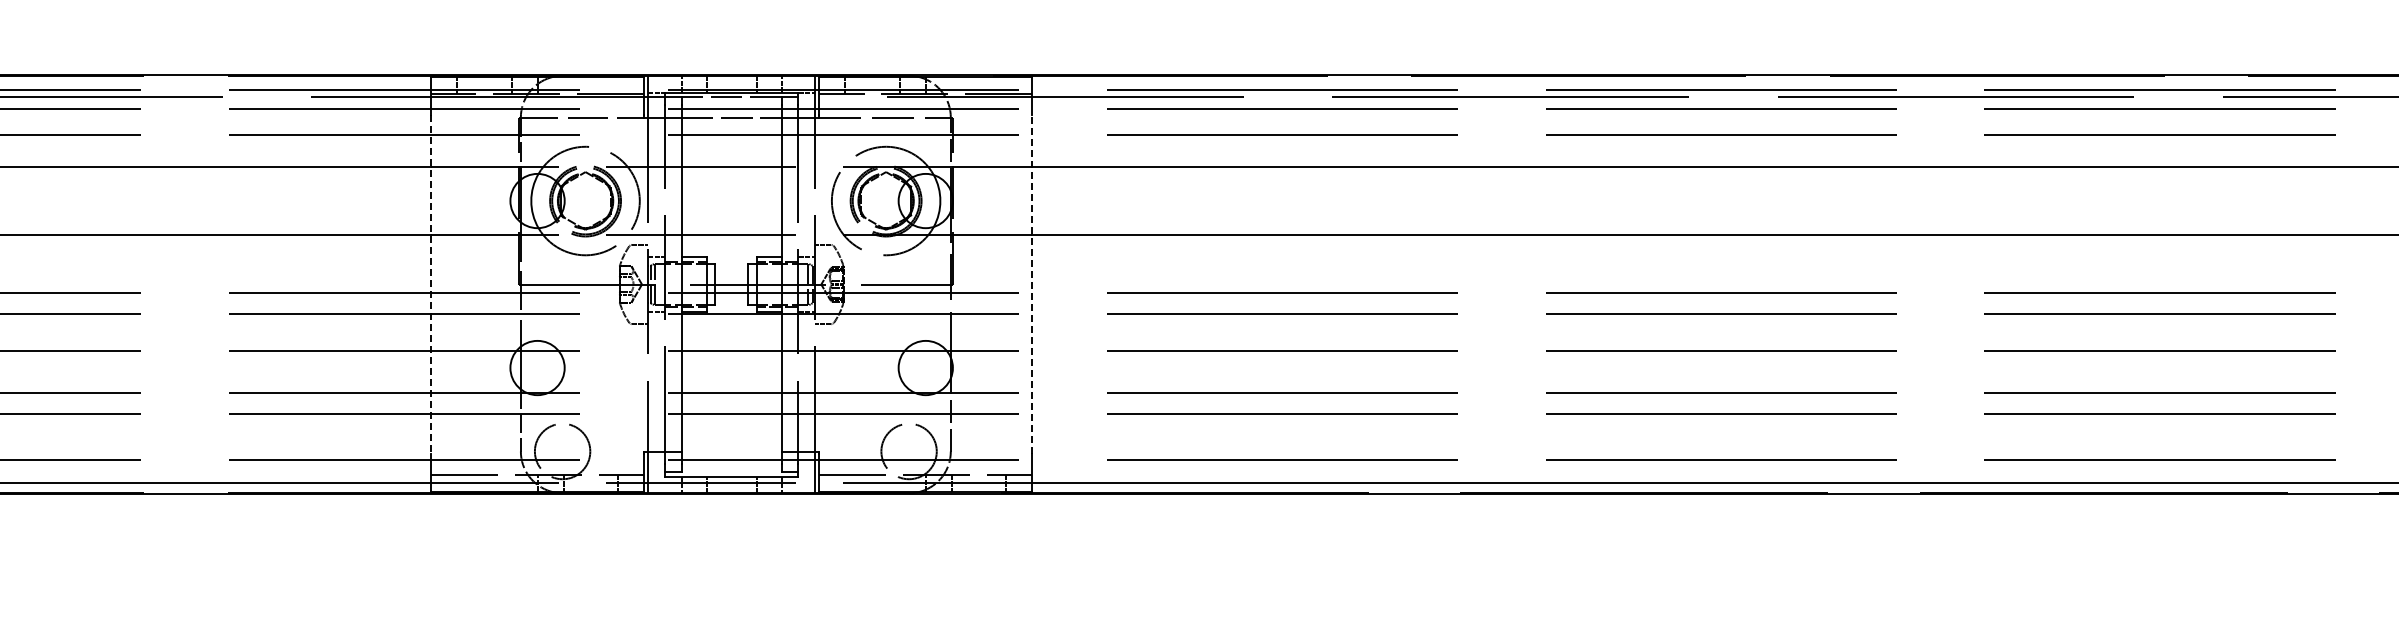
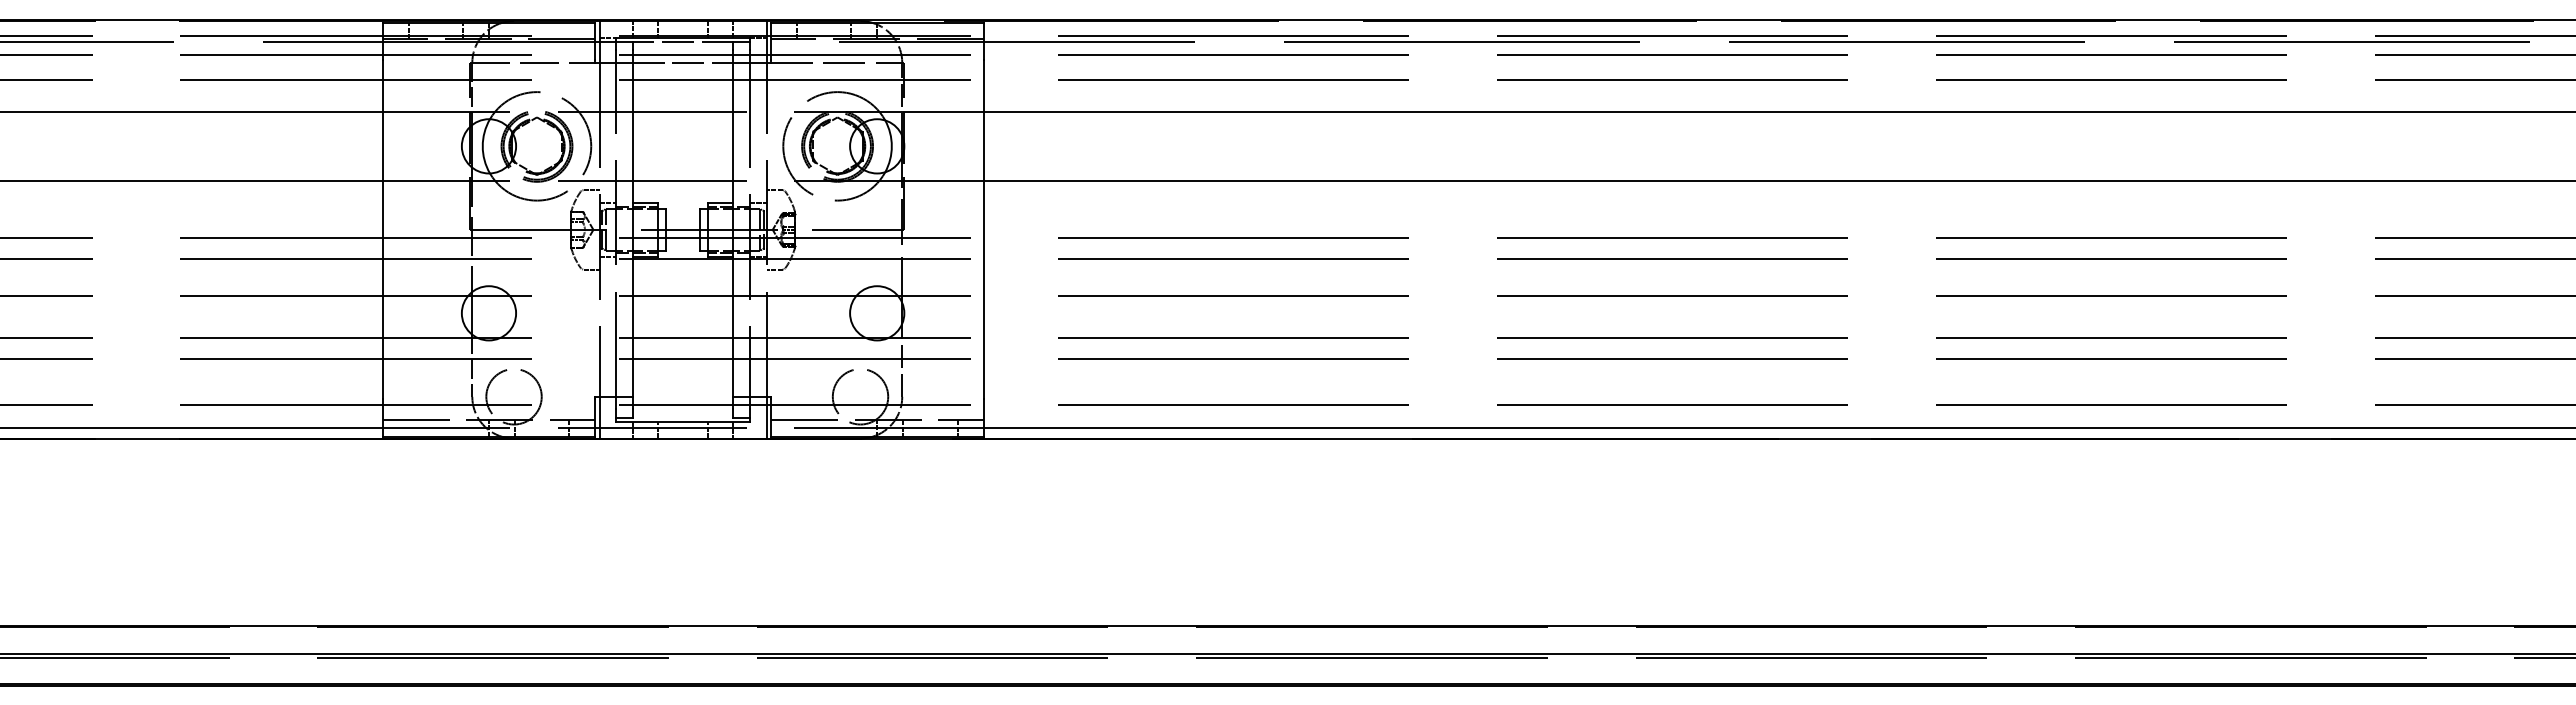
line: (1032, 284) -> (983, 229), dashed -> solid
line: (431, 285) -> (382, 230), dashed -> solid

